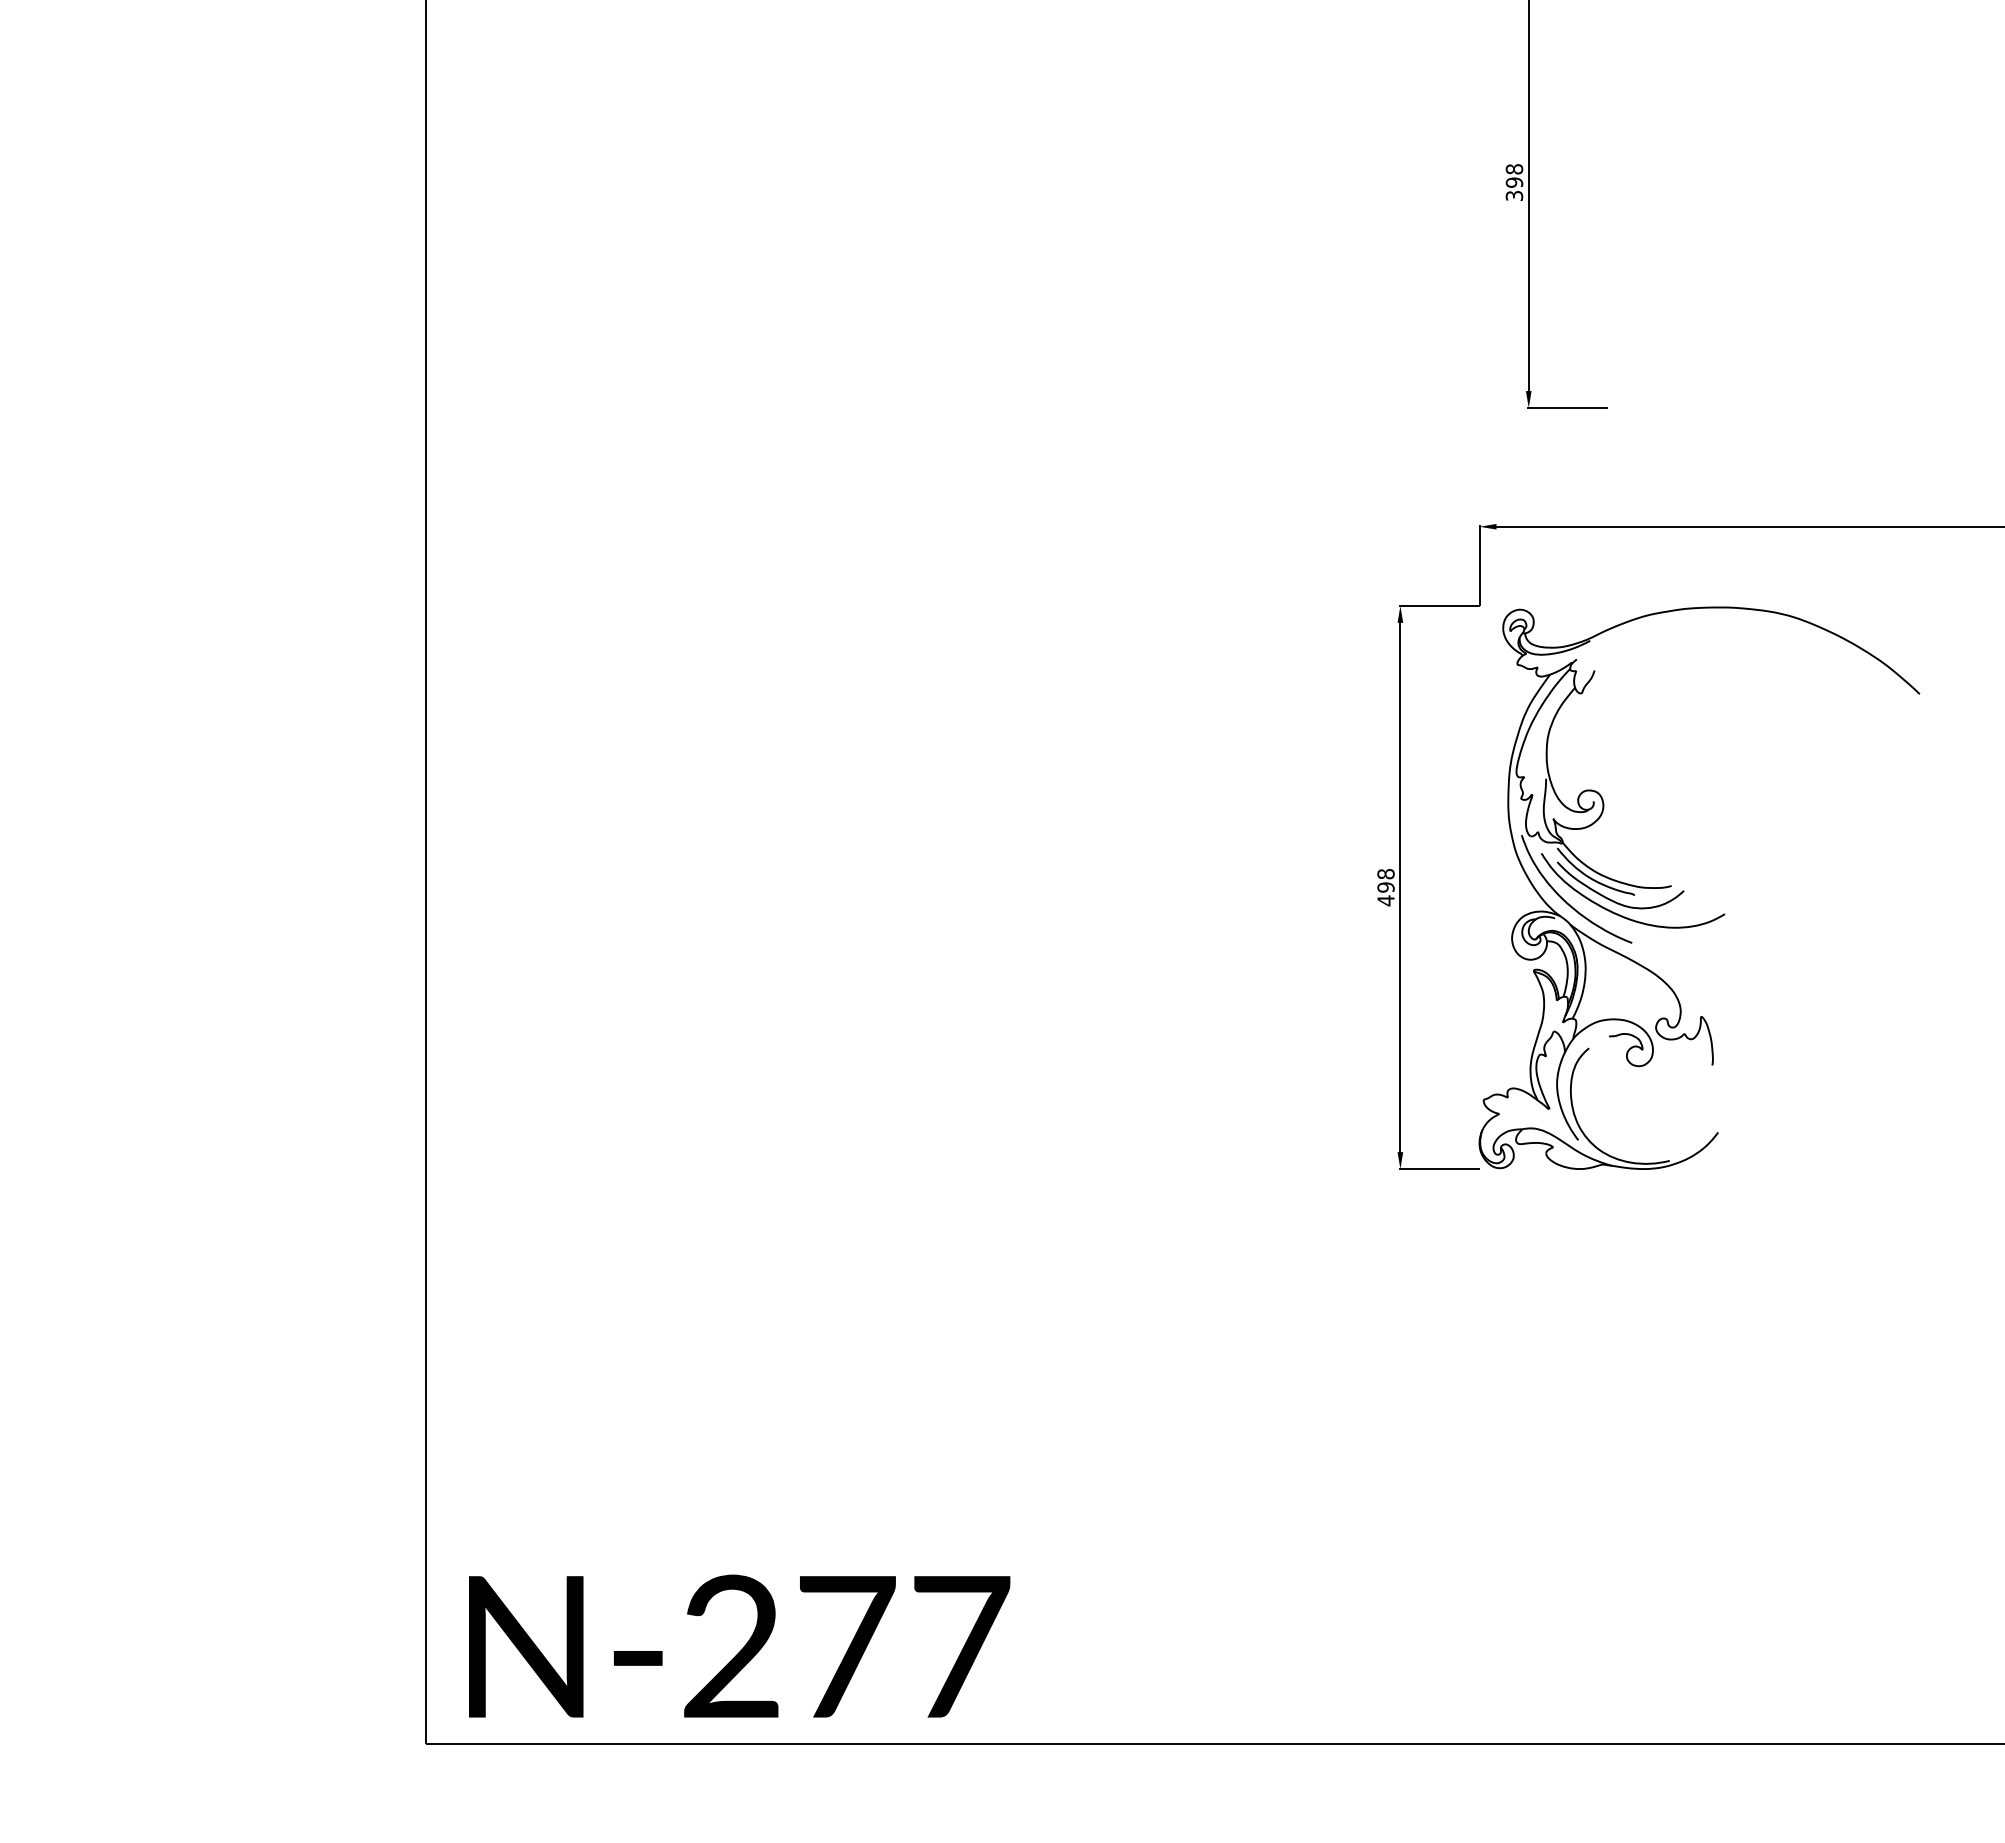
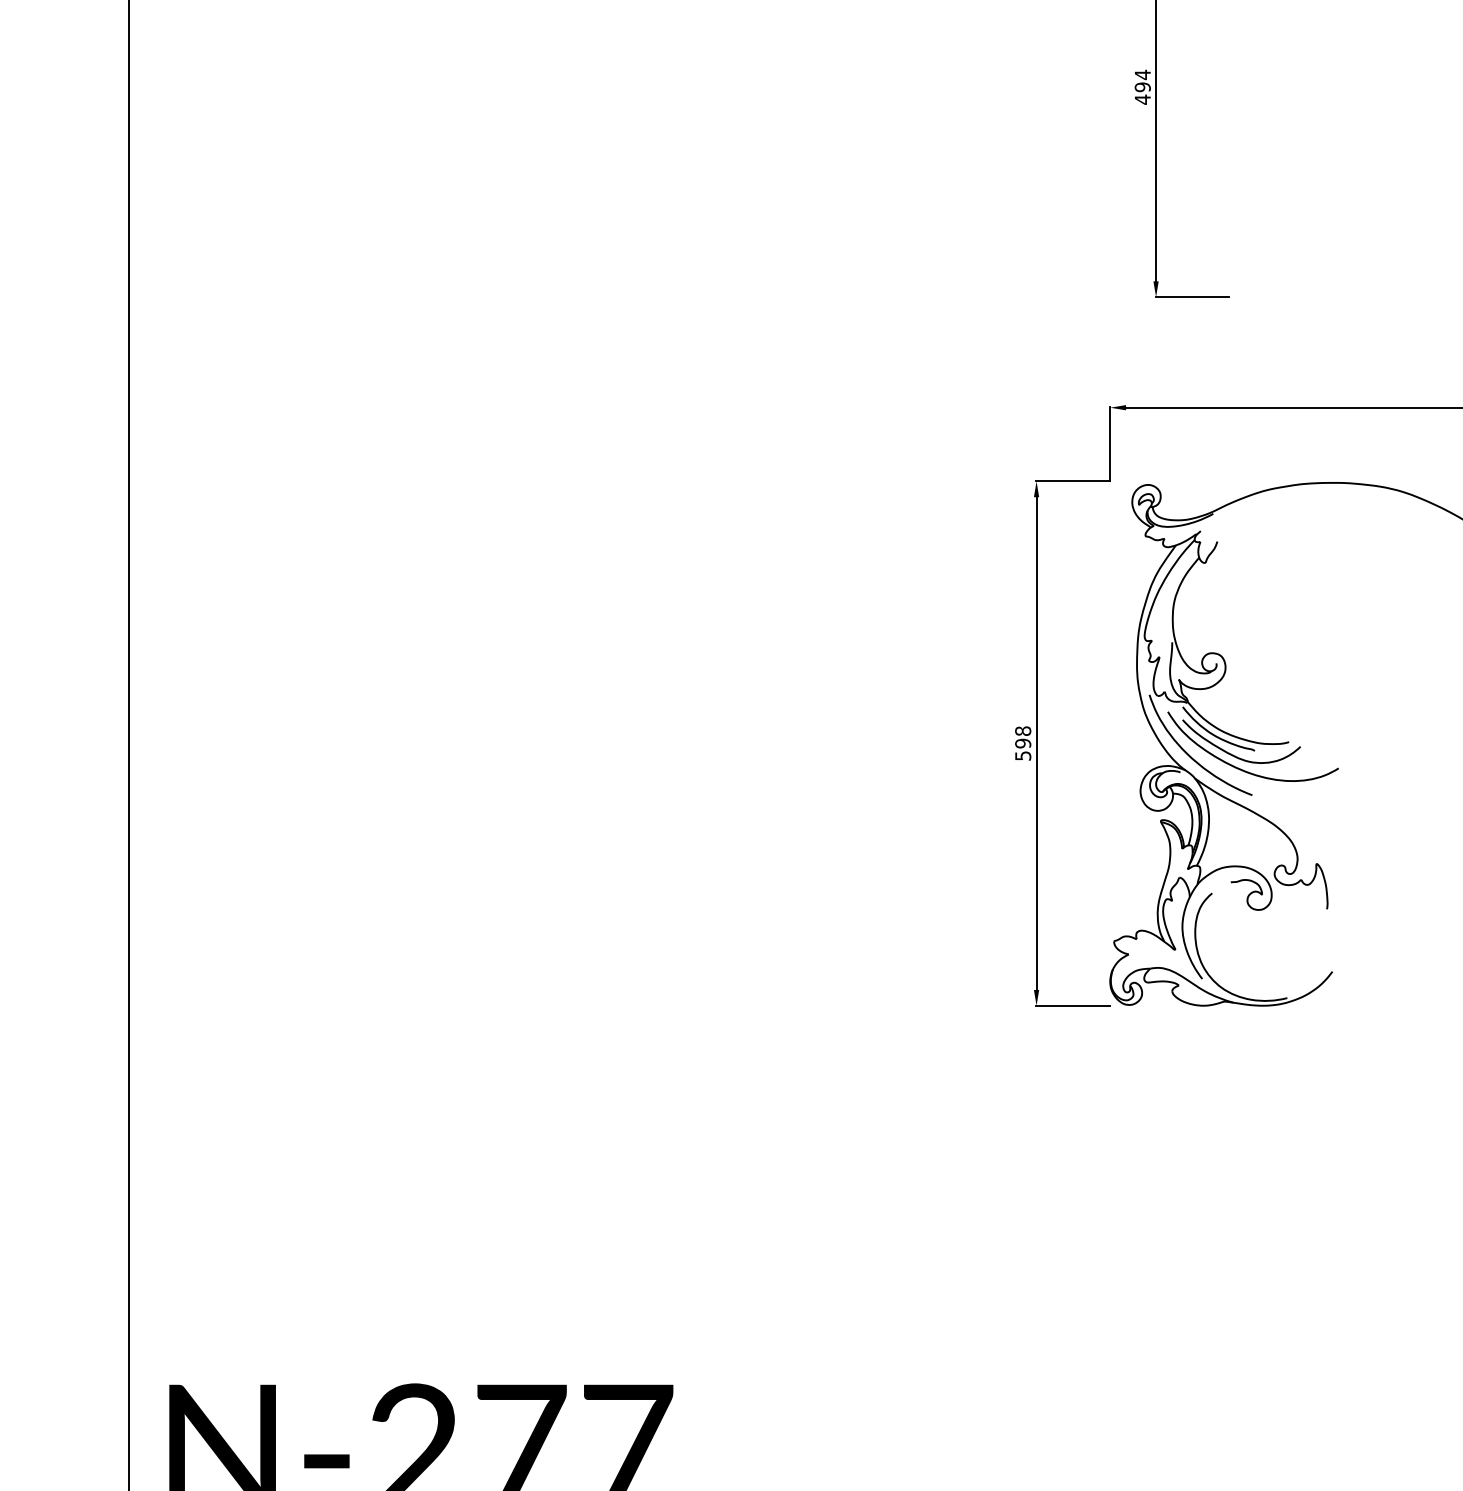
text: (1514, 182) -> (1142, 87), 398 -> 494
text: (1385, 900) -> (1022, 755), 498 -> 598

